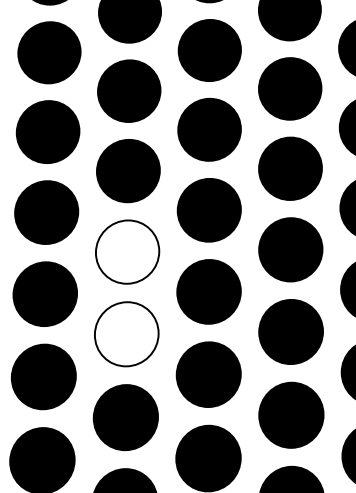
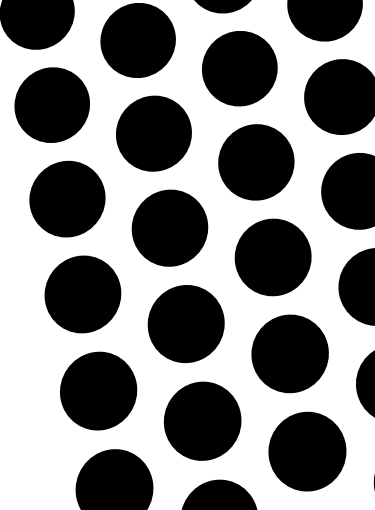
fill: (127, 251) -> (169, 227), added
fill: (126, 334) -> (185, 324), added

